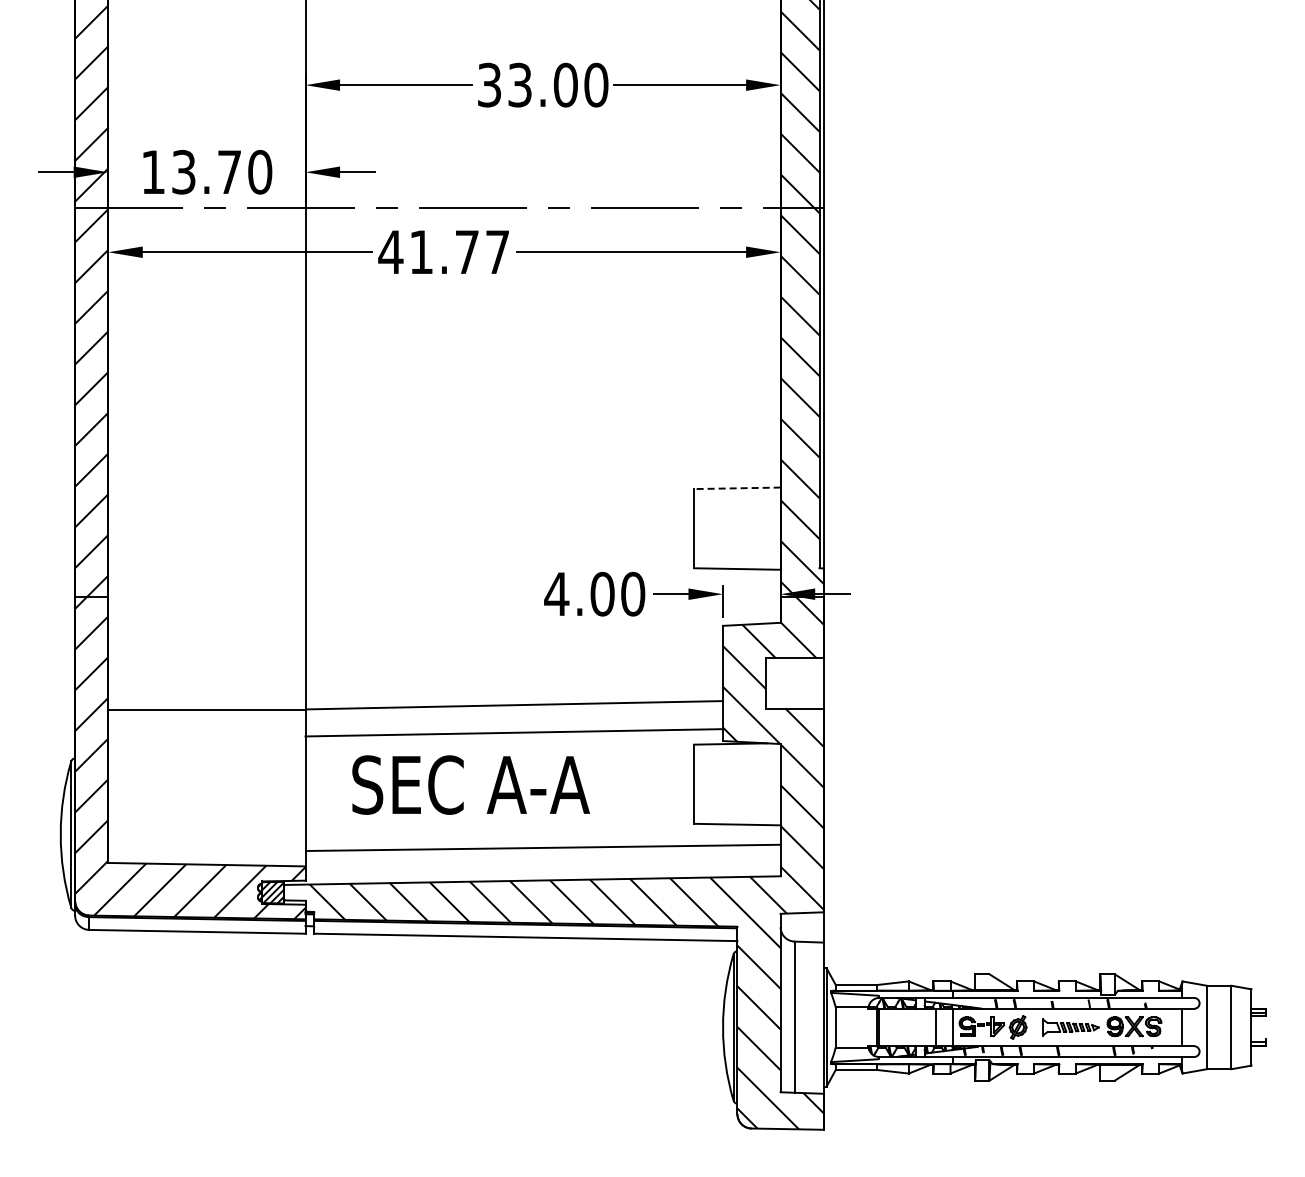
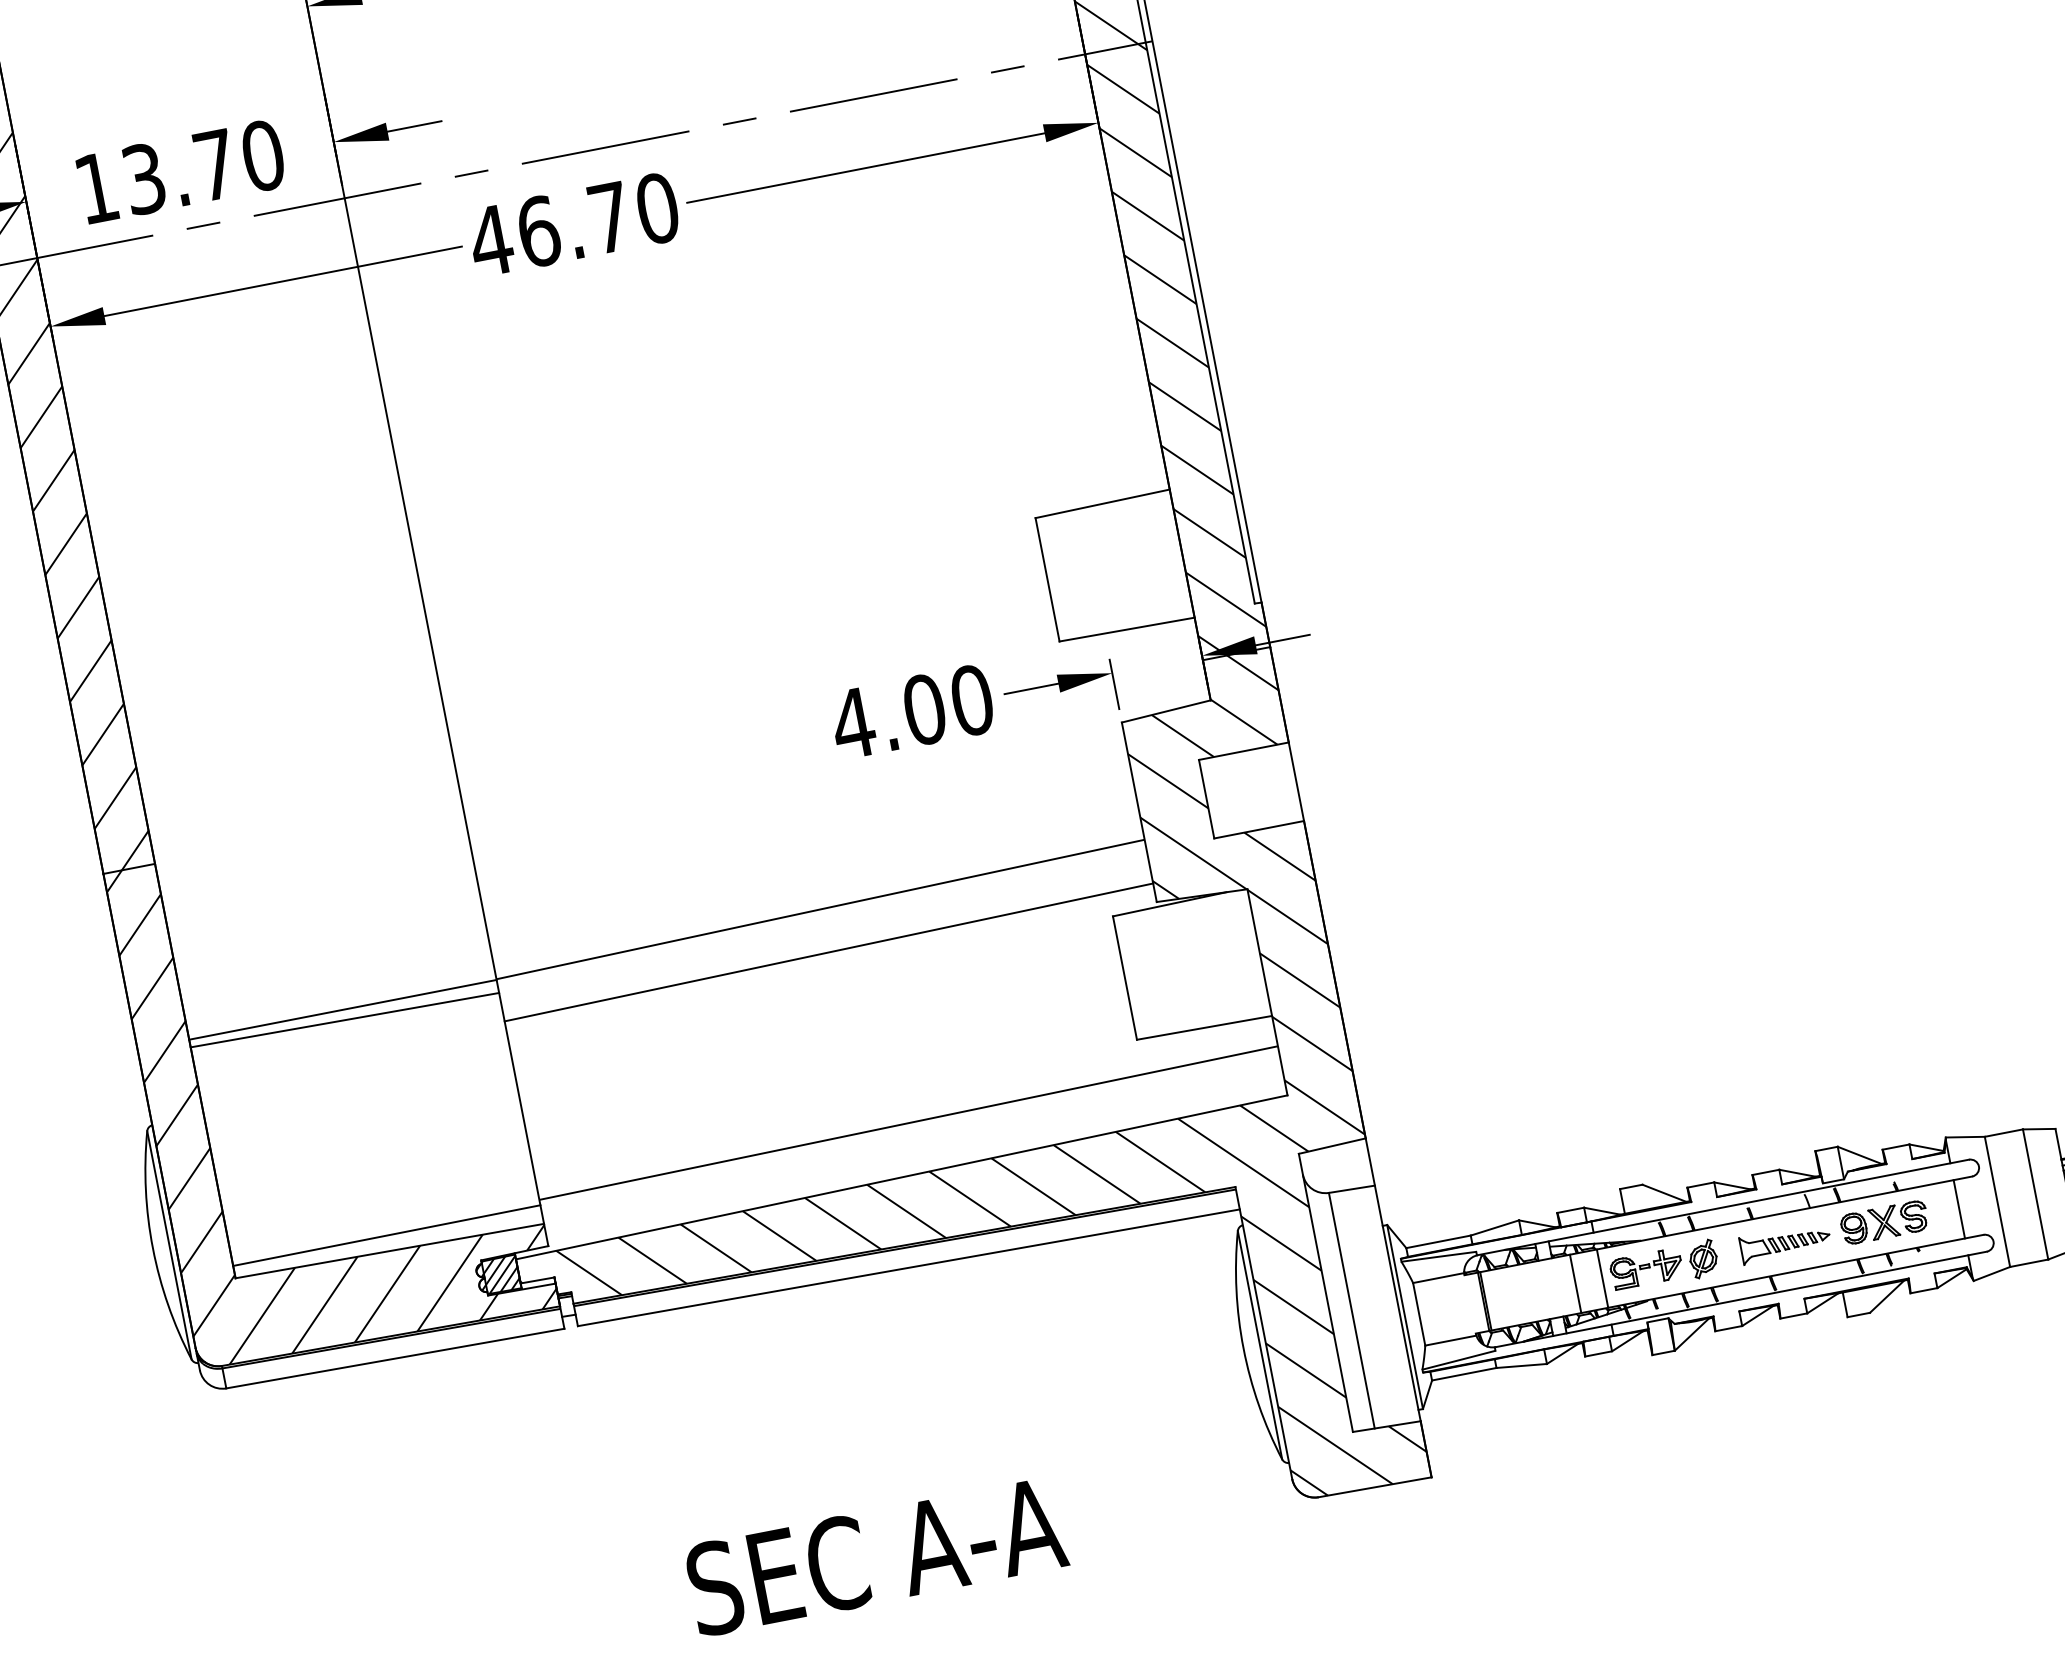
text: (459, 251) -> (597, 218), 41.77 -> 46.70
line: (736, 488) -> (1101, 504), dashed -> solid
line: (206, 716) -> (344, 1020), added
text: (470, 784) -> (875, 1555), moved
line: (206, 854) -> (386, 1235), added

